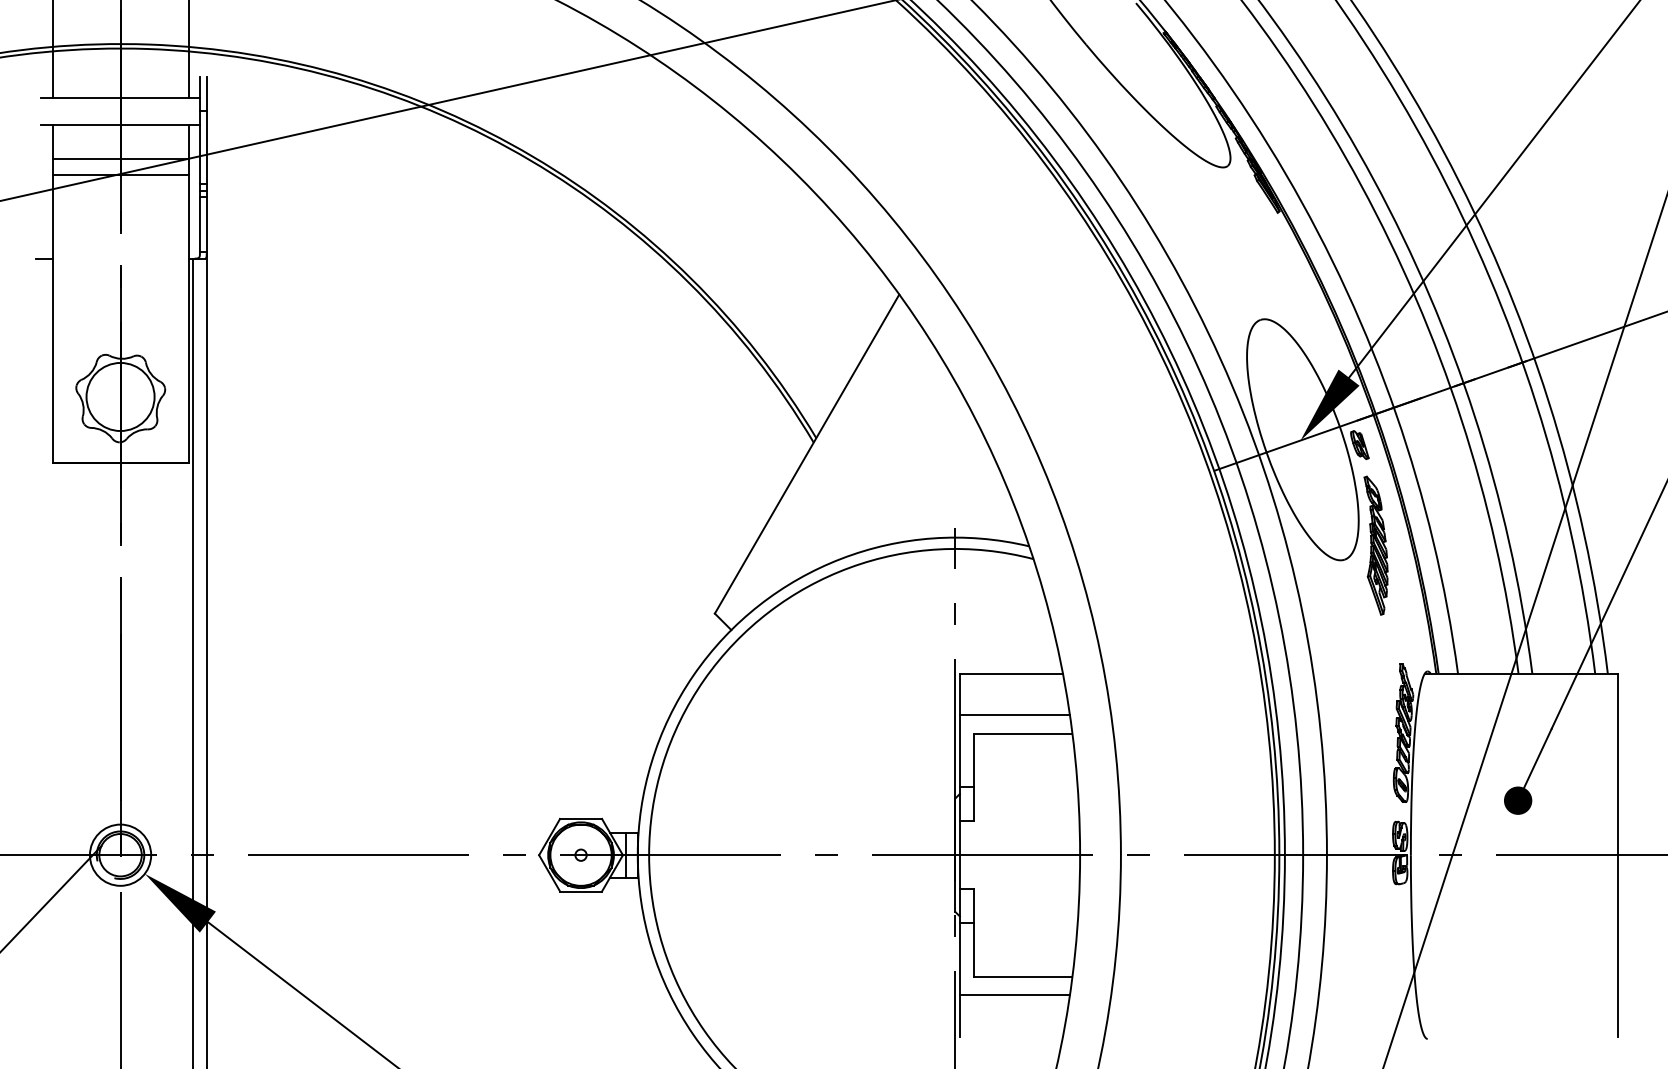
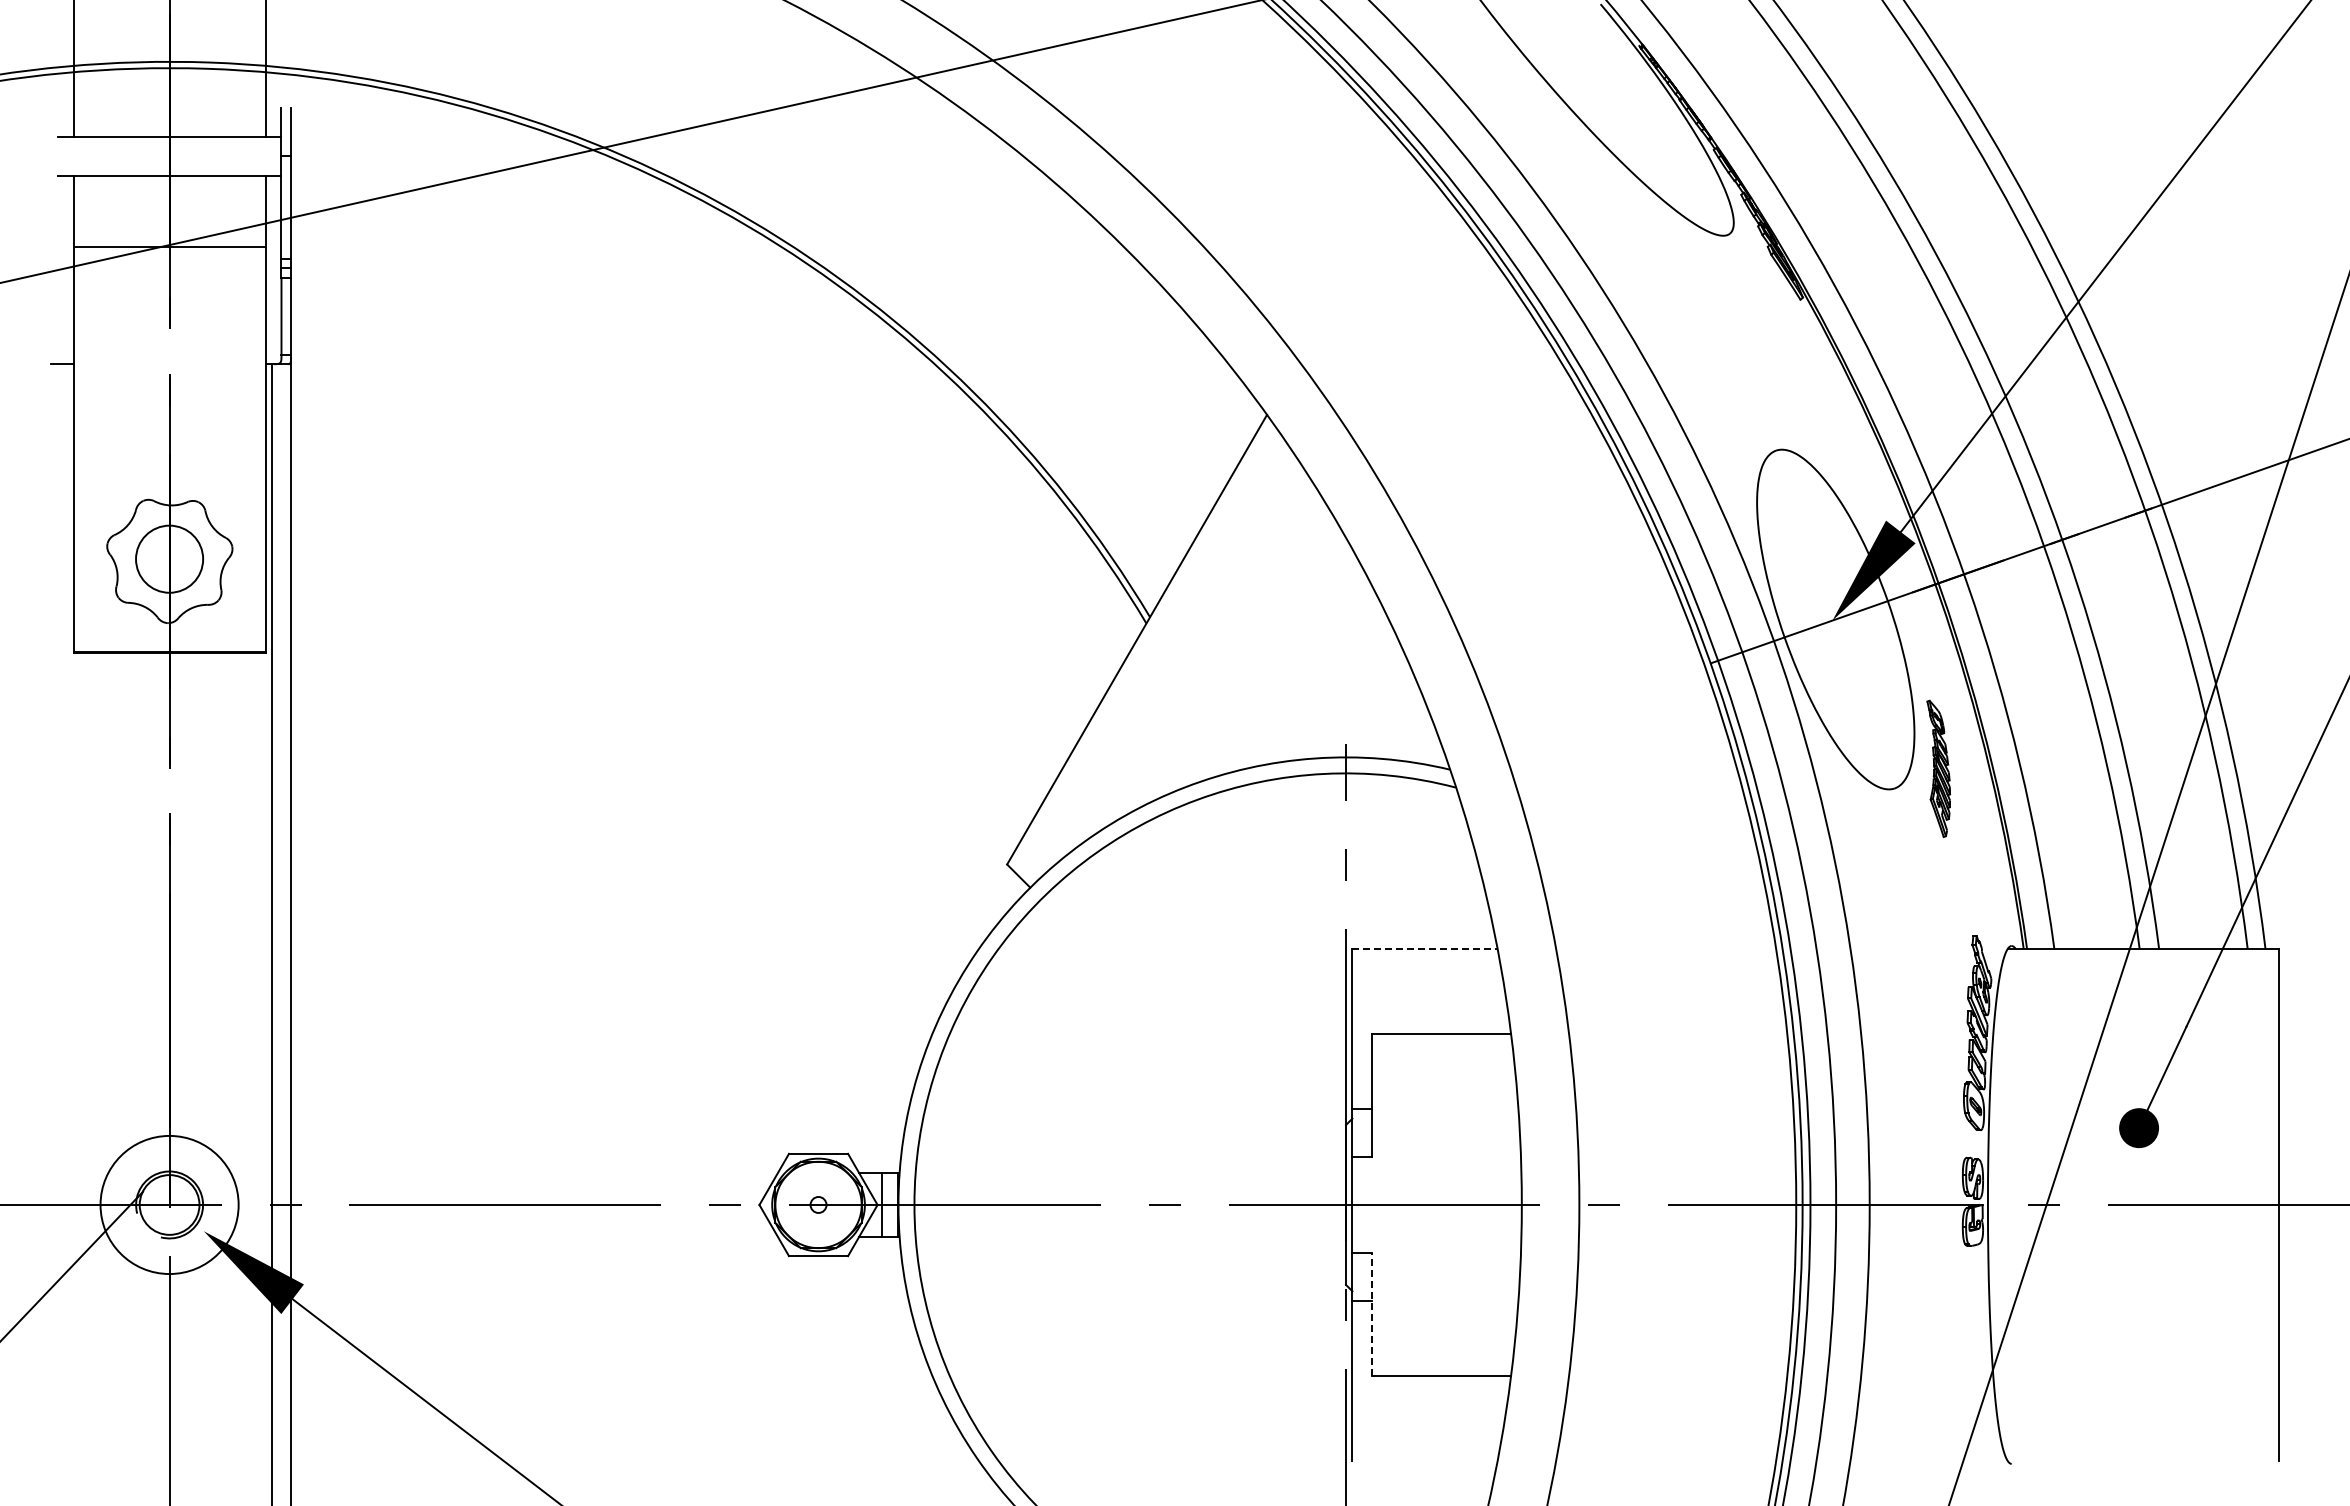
line: (120, 159) -> (169, 224), removed
circle: (120, 397) -> (169, 559), size x0.7
part: (1359, 444) -> (1915, 626), removed
part: (1375, 545) -> (1938, 768), size x0.7
line: (1011, 673) -> (1424, 949), solid -> dashed
line: (1014, 715) -> (1429, 1007), removed
circle: (120, 854) -> (169, 1204), size x1.6
line: (973, 932) -> (1371, 1314), solid -> dashed
line: (1014, 994) -> (1429, 1401), removed

